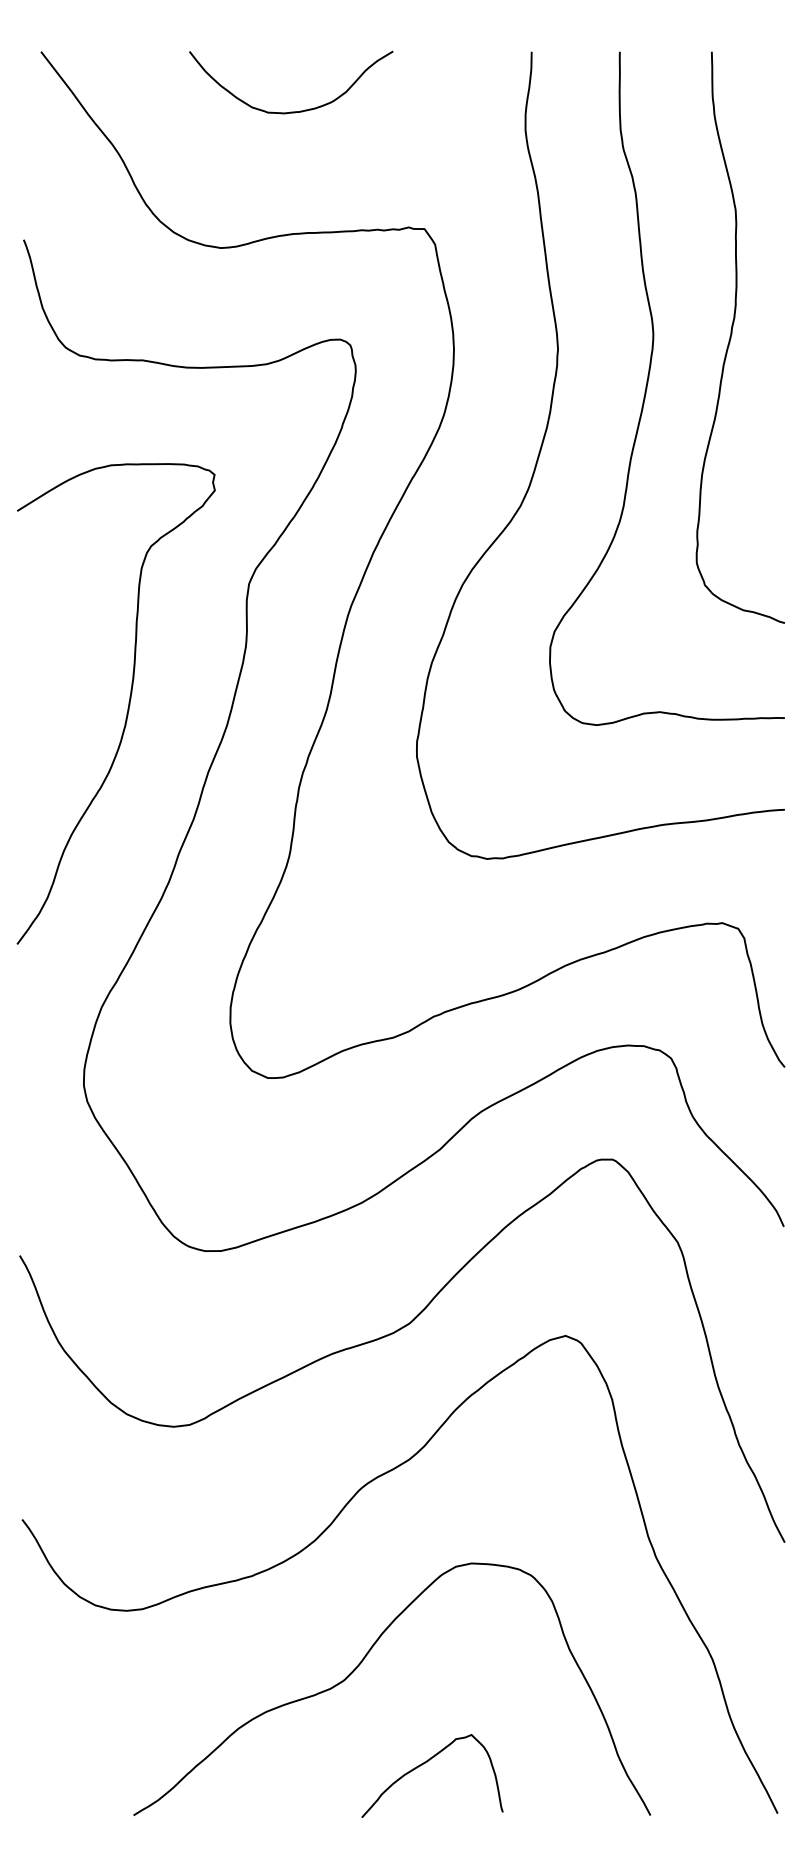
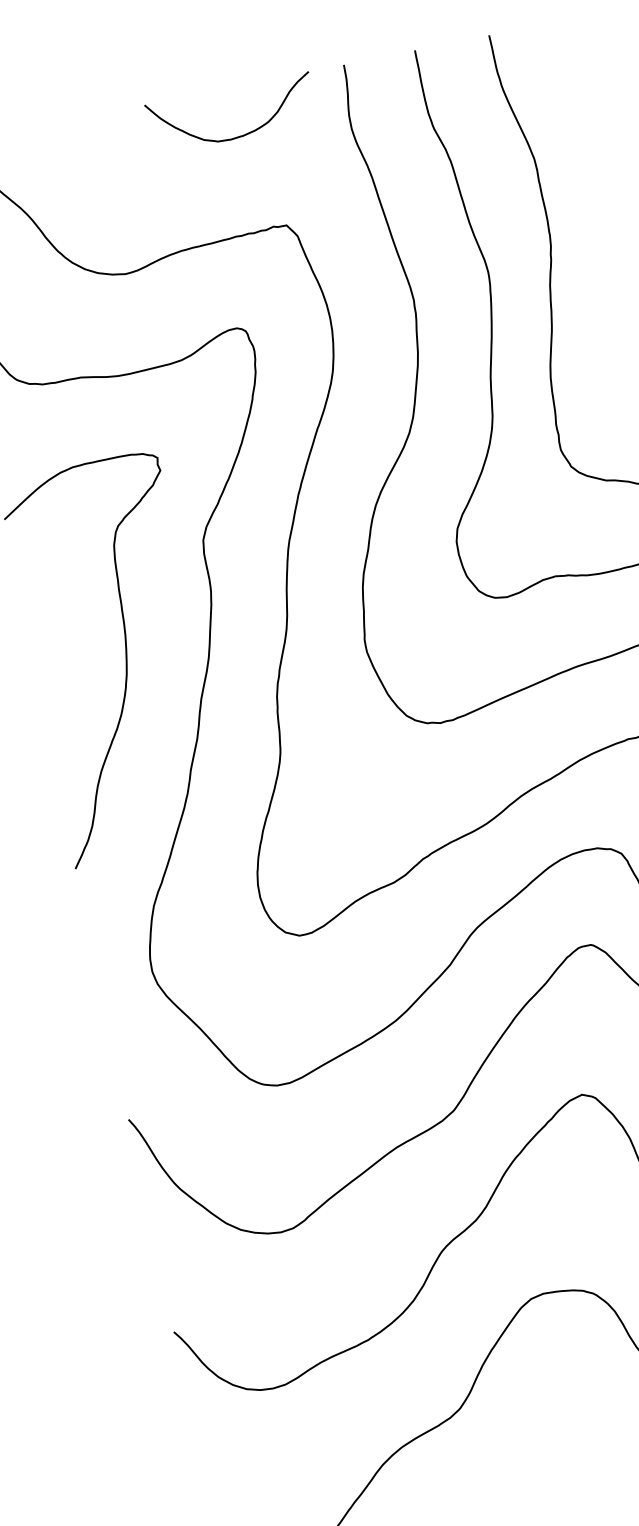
curve: (291, 111) -> (236, 136), moved
curve: (425, 1763) -> (539, 1462), removed

